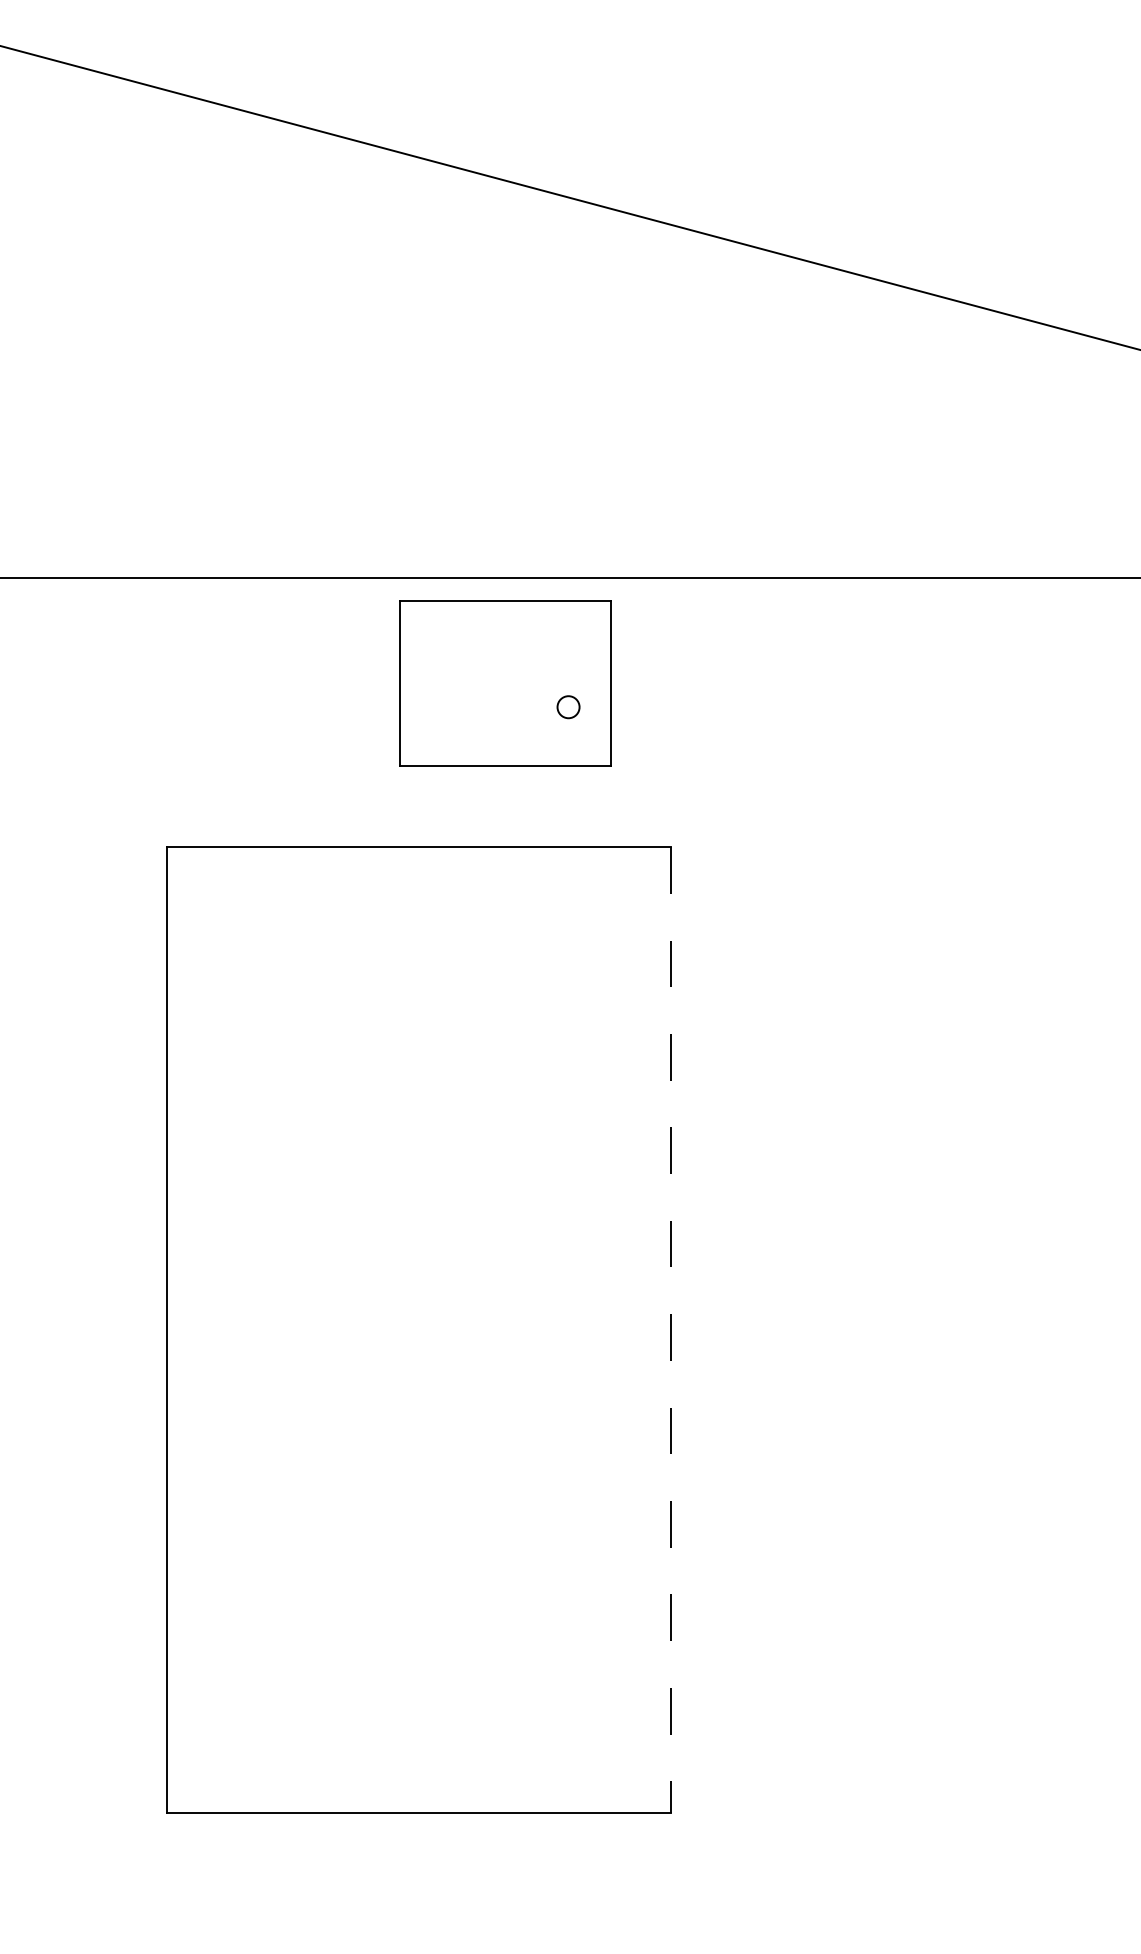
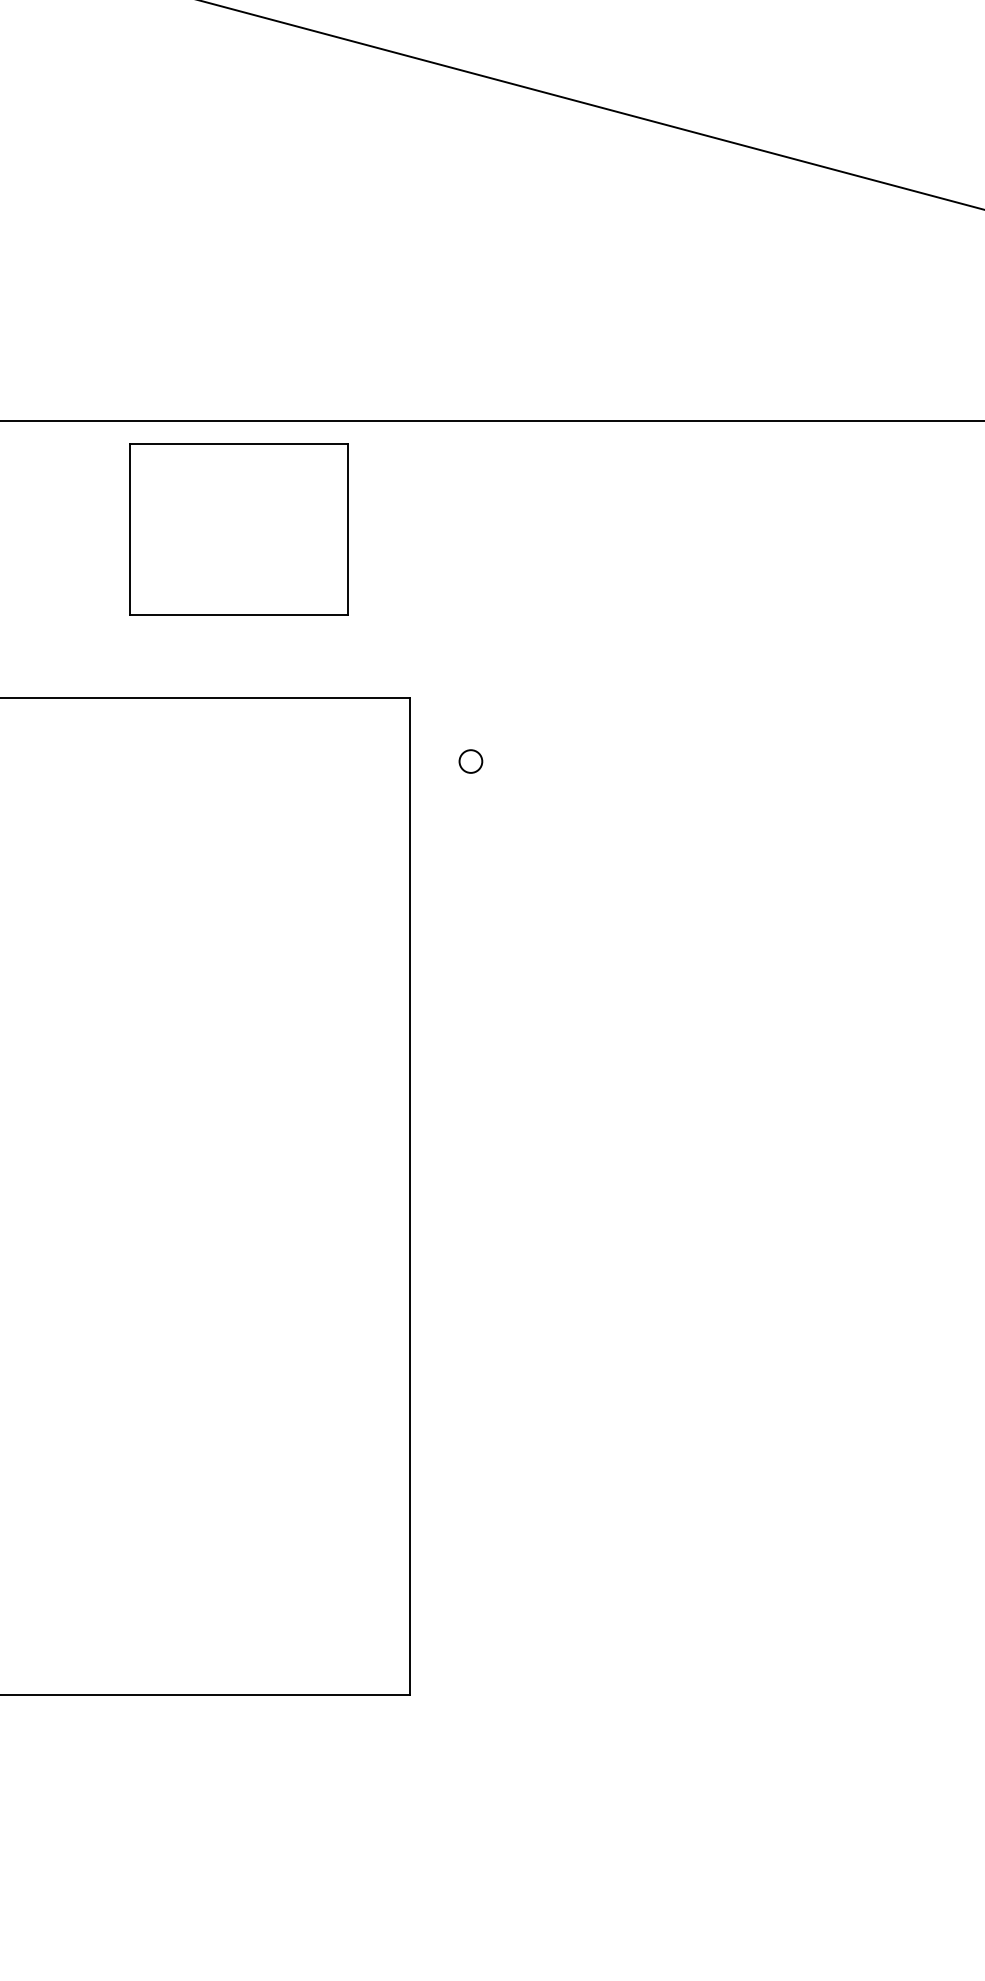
circle: (568, 707) -> (470, 761), moved
line: (671, 1329) -> (410, 1196), dashed -> solid

